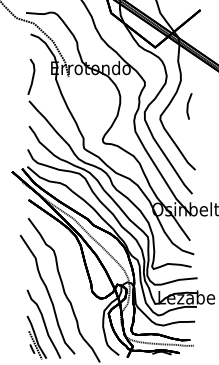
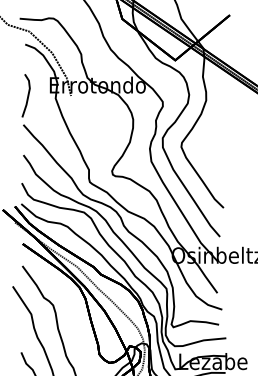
line: (188, 106) -> (215, 131), removed

